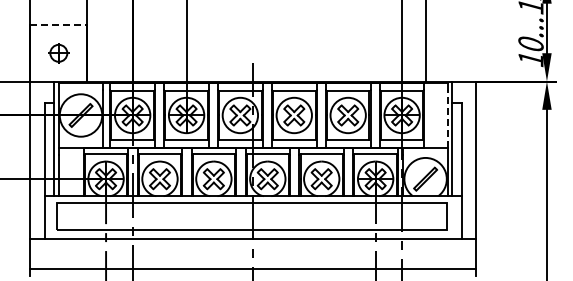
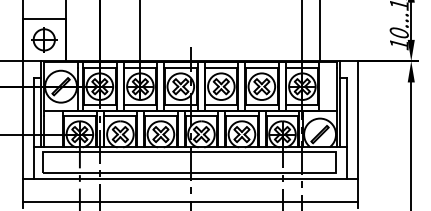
line: (59, 24) -> (44, 18), dashed -> solid
part: (58, 53) -> (44, 40), size x1.67
line: (447, 118) -> (336, 88), dashed -> solid

